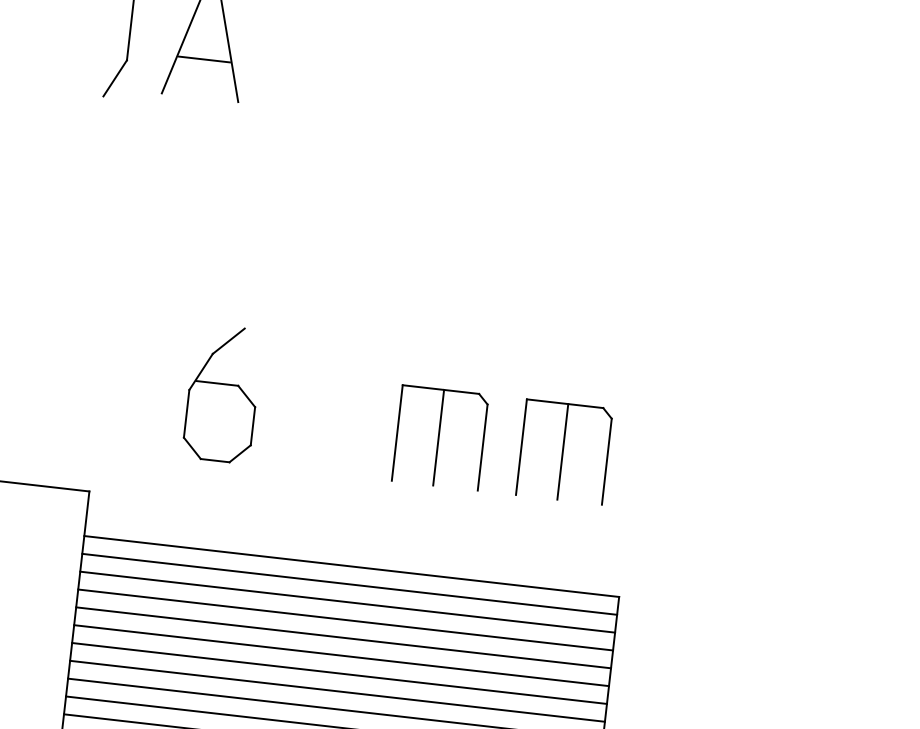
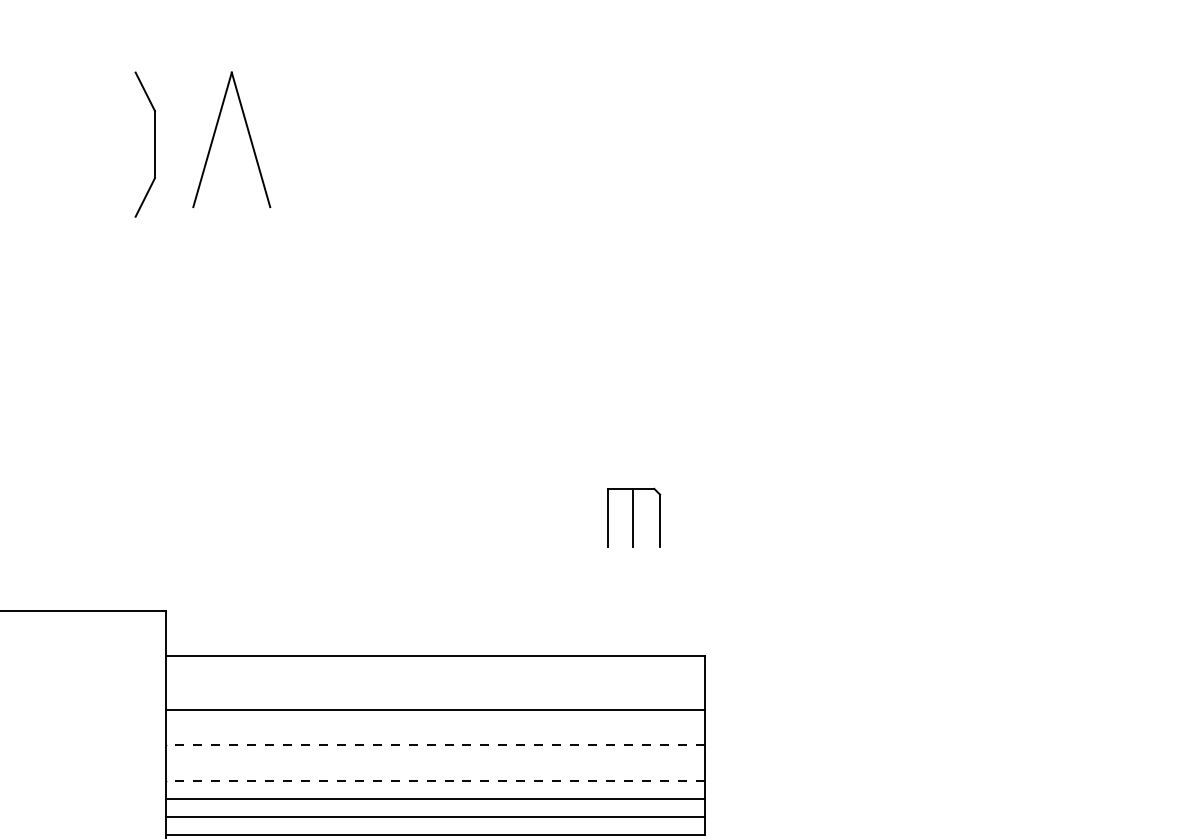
line: (204, 59) -> (231, 168), removed
part: (222, 393) -> (287, 498), removed
part: (440, 437) -> (509, 517), removed
part: (565, 451) -> (634, 517), size x0.6
line: (349, 584) -> (435, 673), removed
line: (347, 602) -> (435, 691), removed
line: (343, 637) -> (435, 727), removed
line: (341, 655) -> (435, 745), solid -> dashed
line: (339, 673) -> (435, 763), removed
line: (337, 691) -> (435, 781), solid -> dashed

